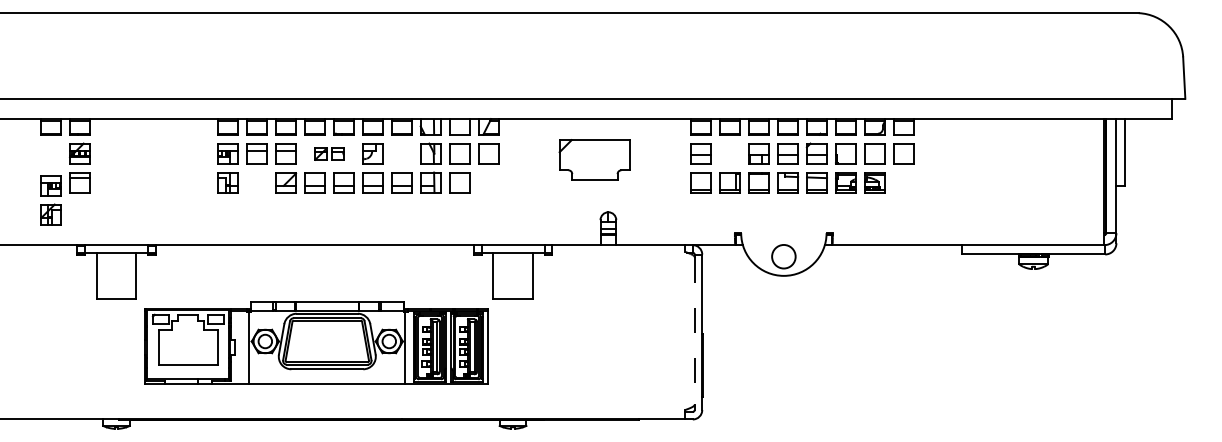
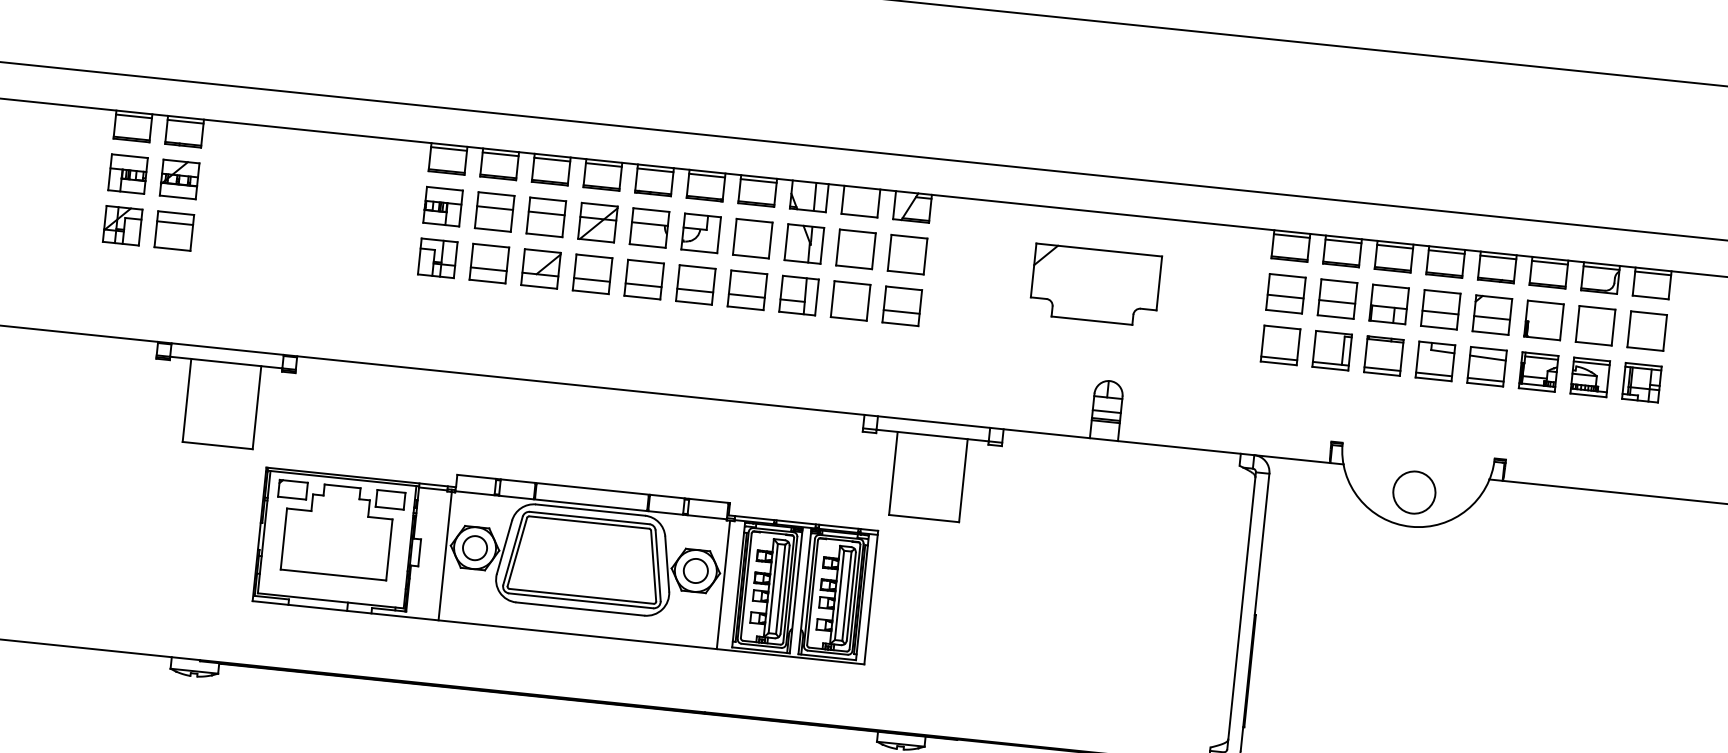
part: (329, 153) -> (623, 225), size x1.67
part: (401, 153) -> (752, 238), added
part: (729, 153) -> (1336, 298), added
part: (256, 182) -> (488, 263), added
part: (488, 182) -> (901, 305), added
part: (903, 182) -> (1641, 382), added
part: (50, 200) -> (124, 200), moved
line: (694, 330) -> (1241, 607), dashed -> solid

